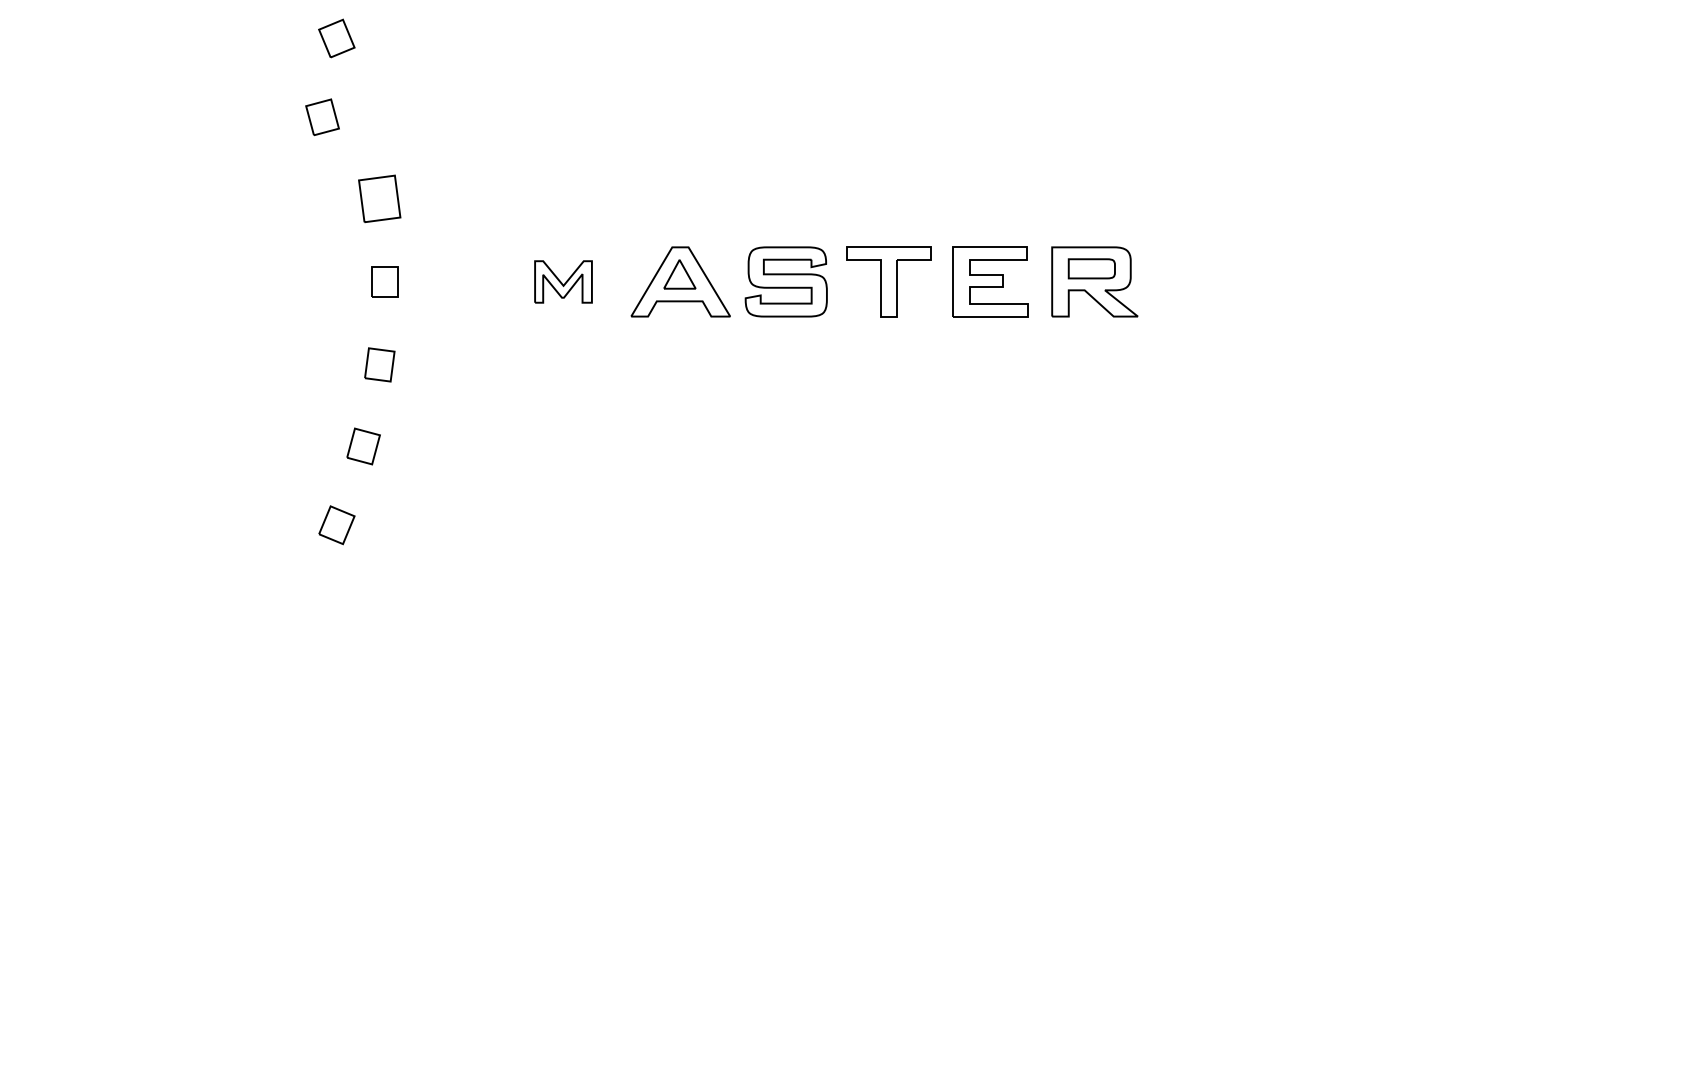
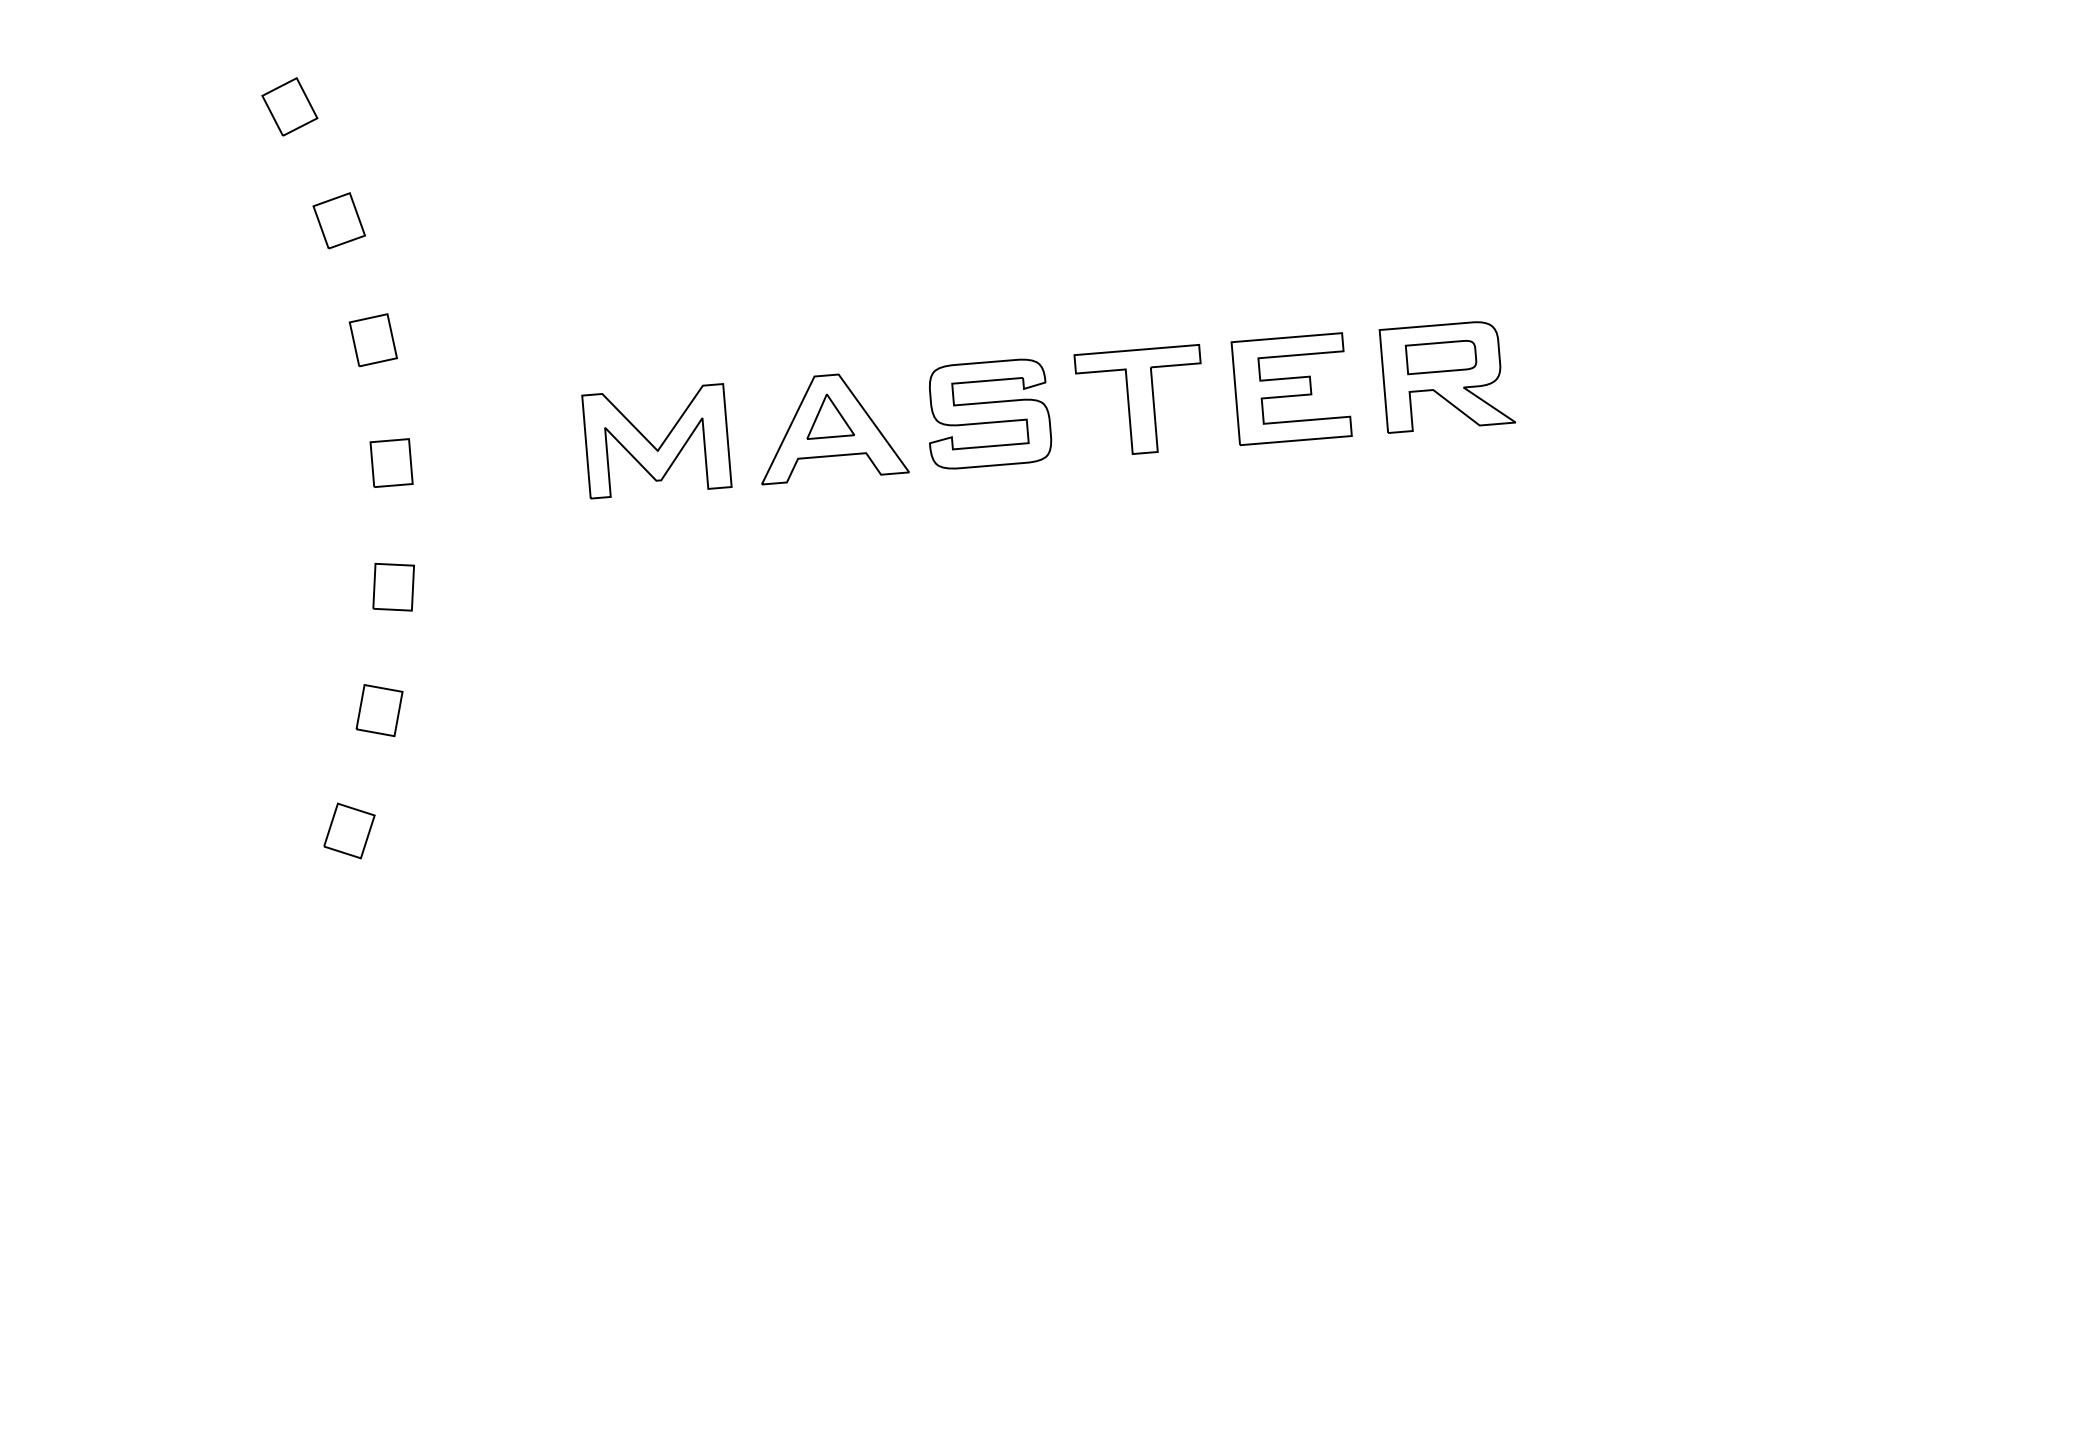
part: (322, 117) -> (339, 221), moved
part: (379, 198) -> (372, 339), size x0.71
part: (563, 281) -> (656, 440), size x1.67

